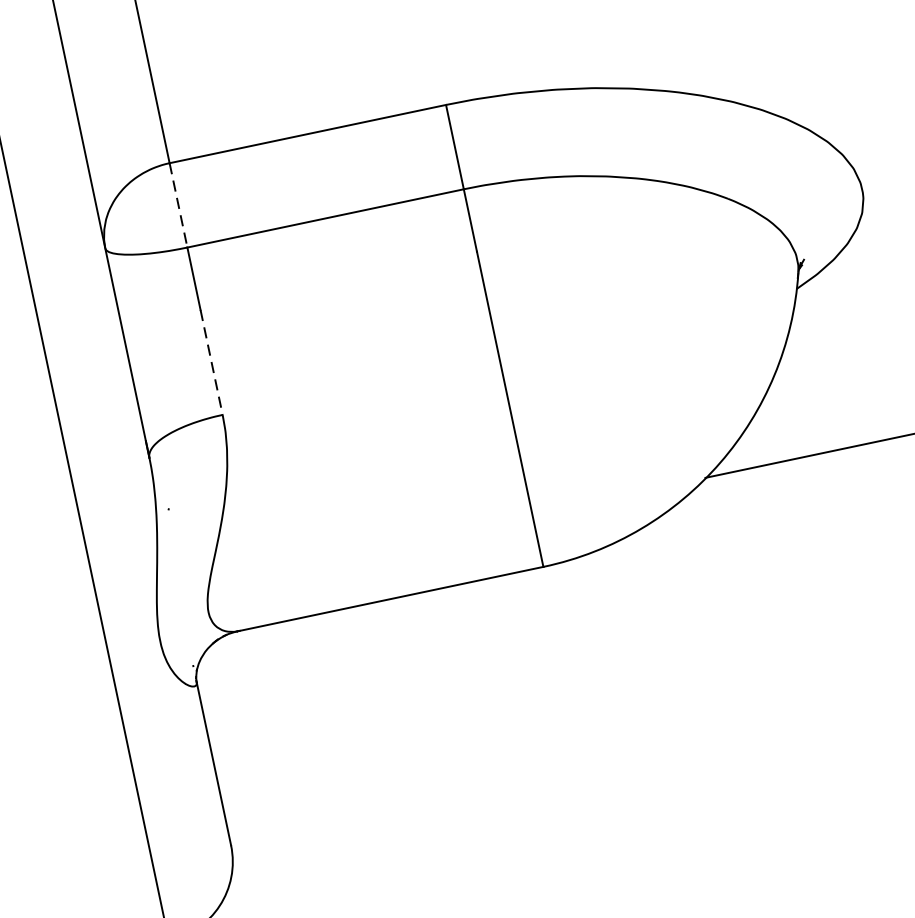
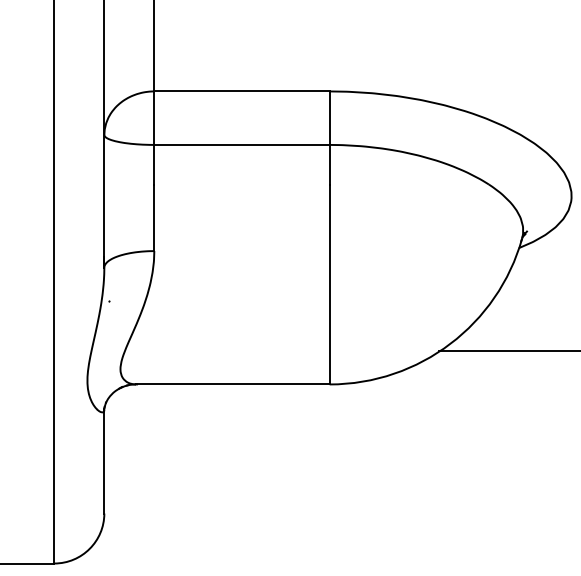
line: (178, 205) -> (154, 118), dashed -> solid
line: (212, 363) -> (154, 218), dashed -> solid

